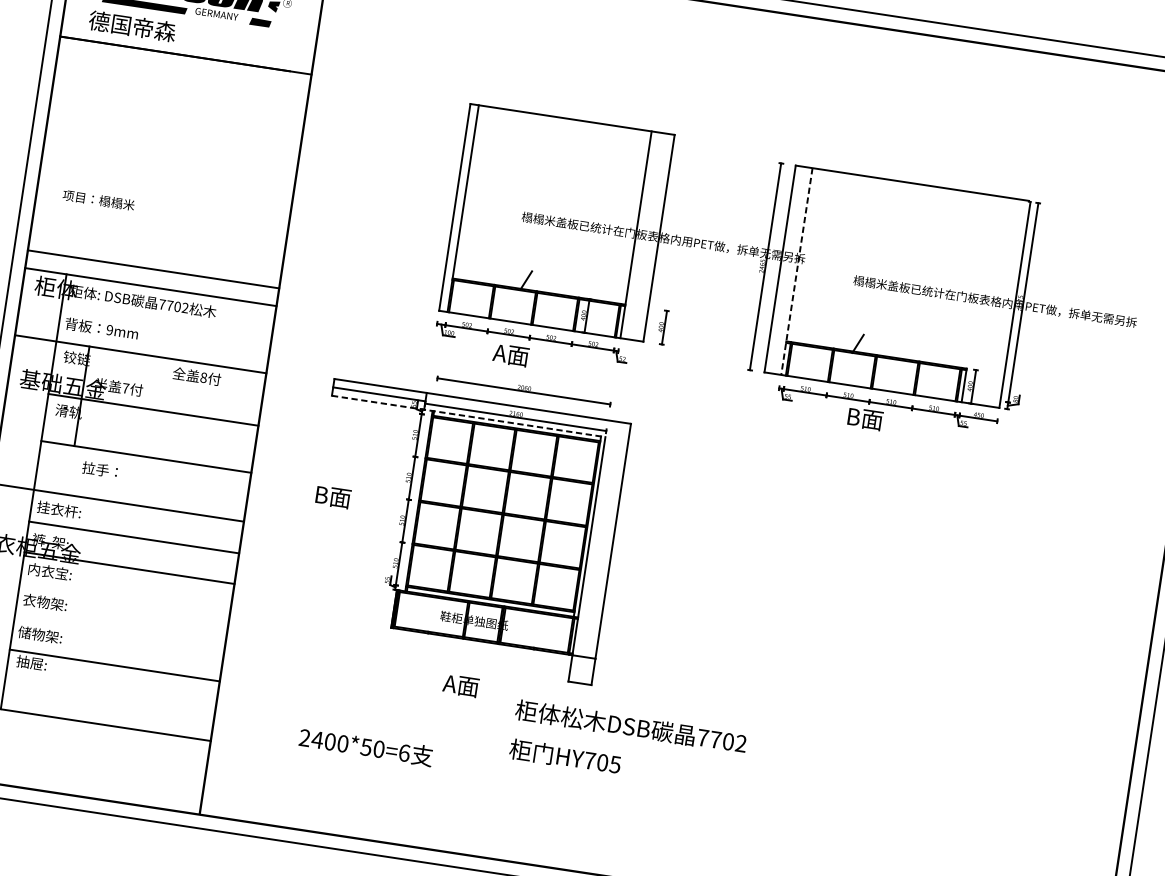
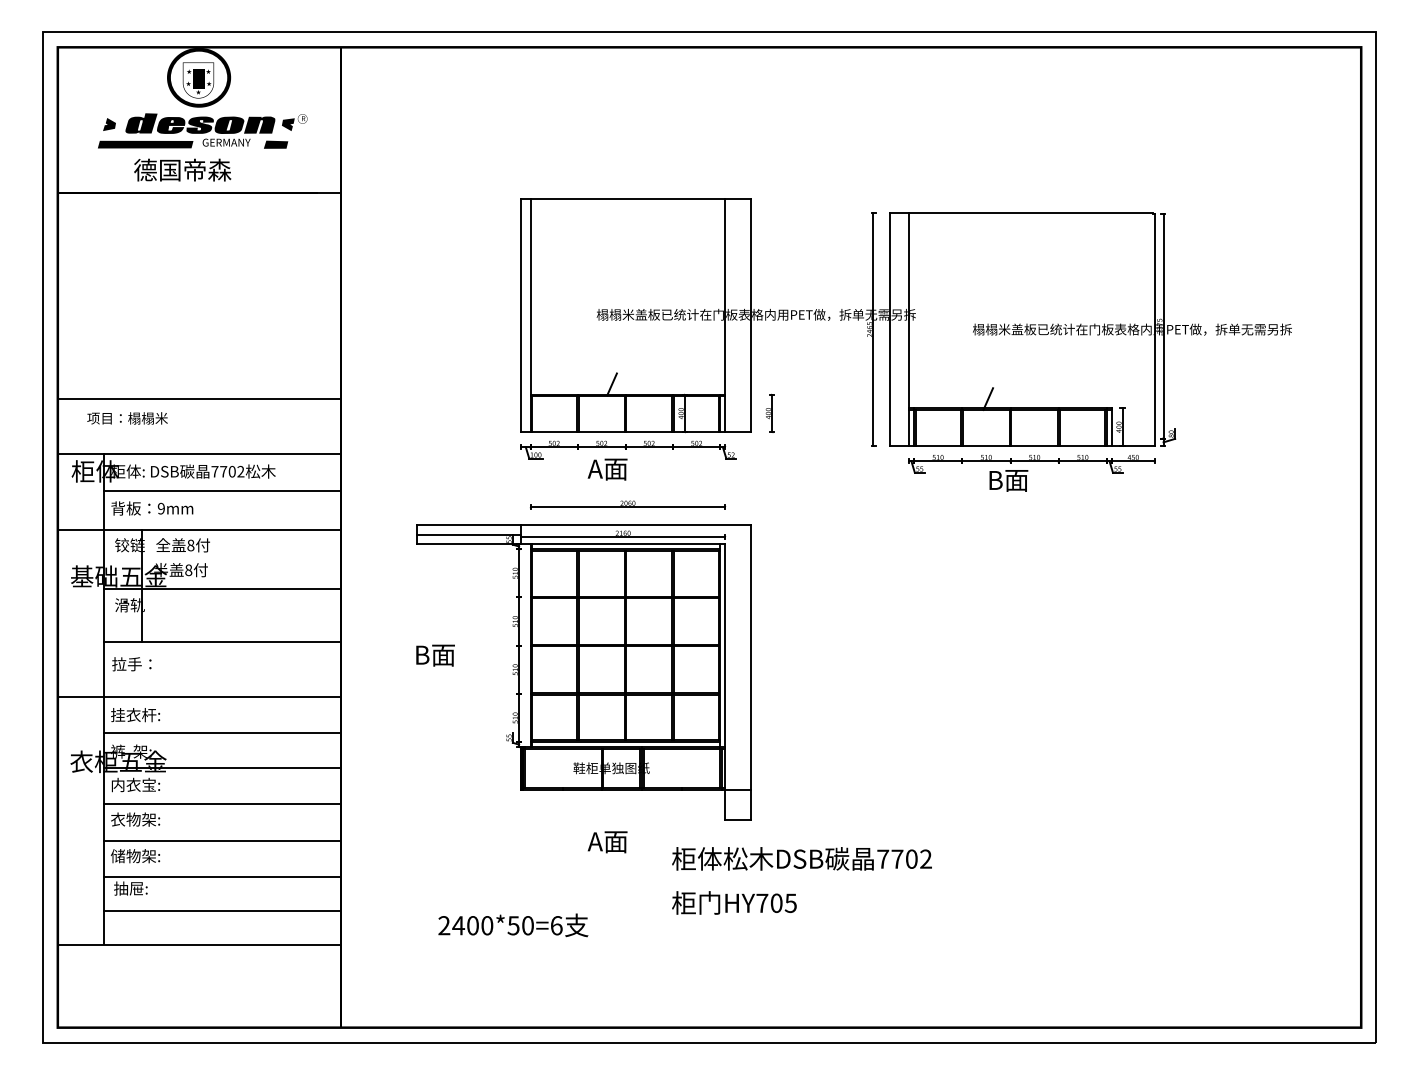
text: (132, 25) -> (182, 169), moved
text: (98, 200) -> (127, 418), moved
line: (153, 269) -> (199, 399), moved
line: (796, 271) -> (908, 329), dashed -> solid
line: (166, 322) -> (222, 490), added
text: (196, 376) -> (182, 545), moved
text: (125, 388) -> (188, 570), 7 -> 8
line: (468, 416) -> (571, 543), dashed -> solid
text: (99, 470) -> (131, 664), moved
line: (124, 599) -> (222, 803), added
line: (119, 632) -> (222, 840), added
line: (110, 694) -> (222, 910), added

